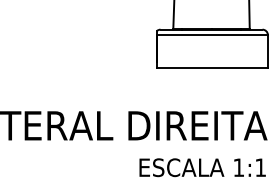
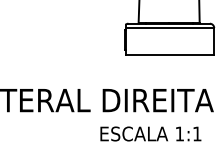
text: (202, 167) -> (150, 133), moved

